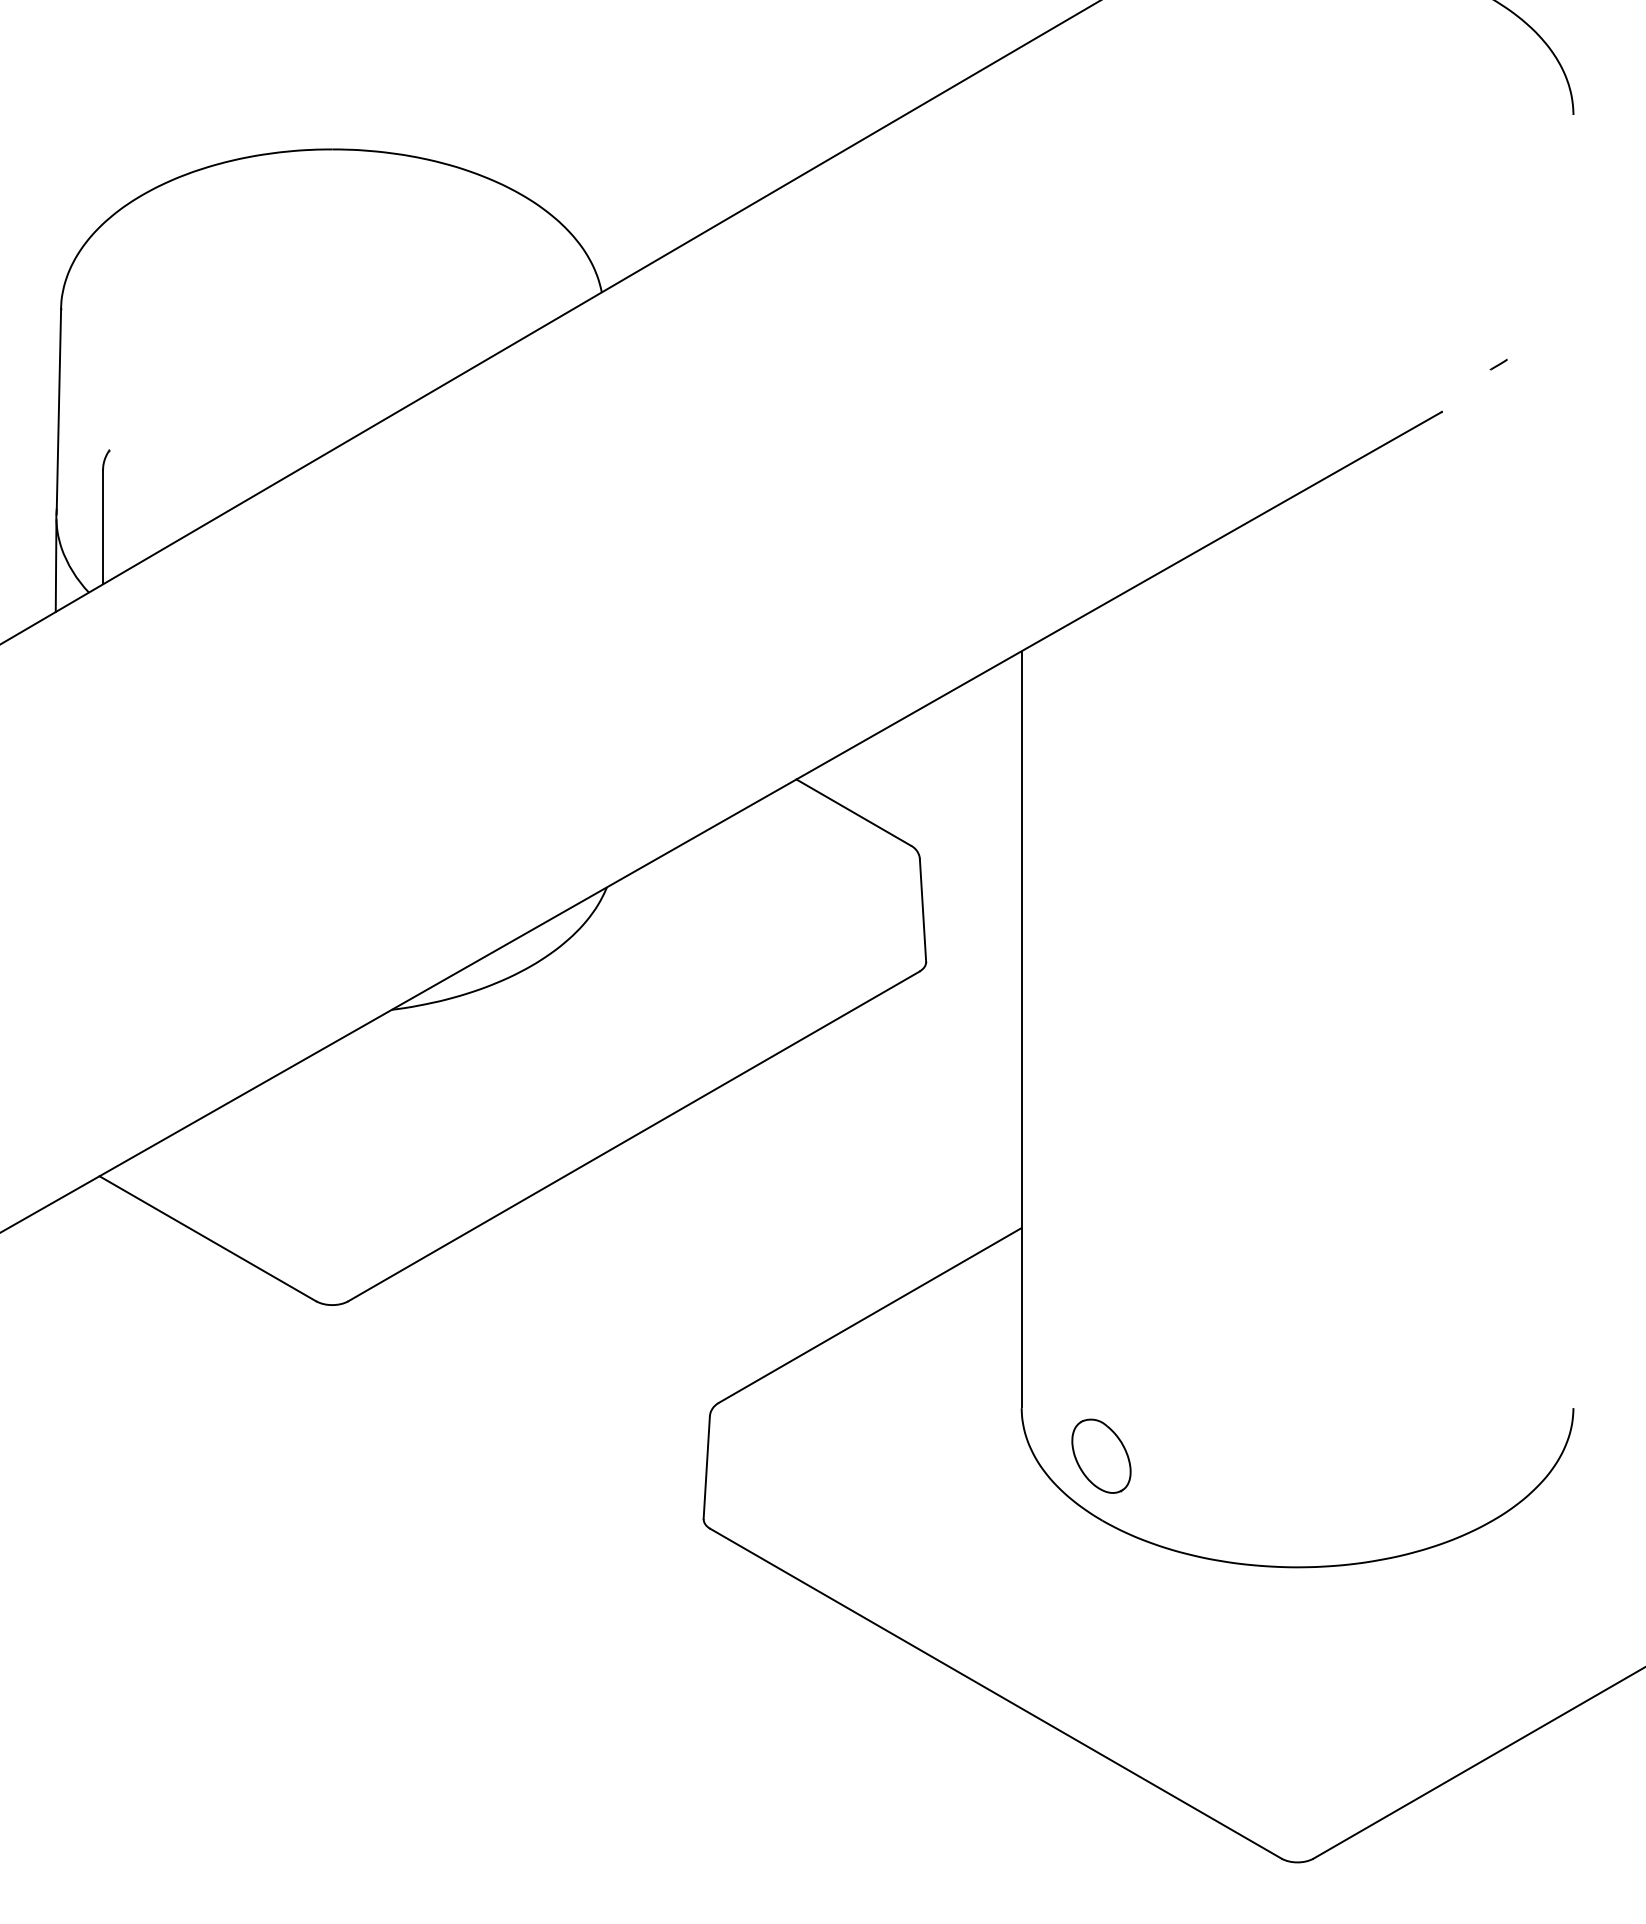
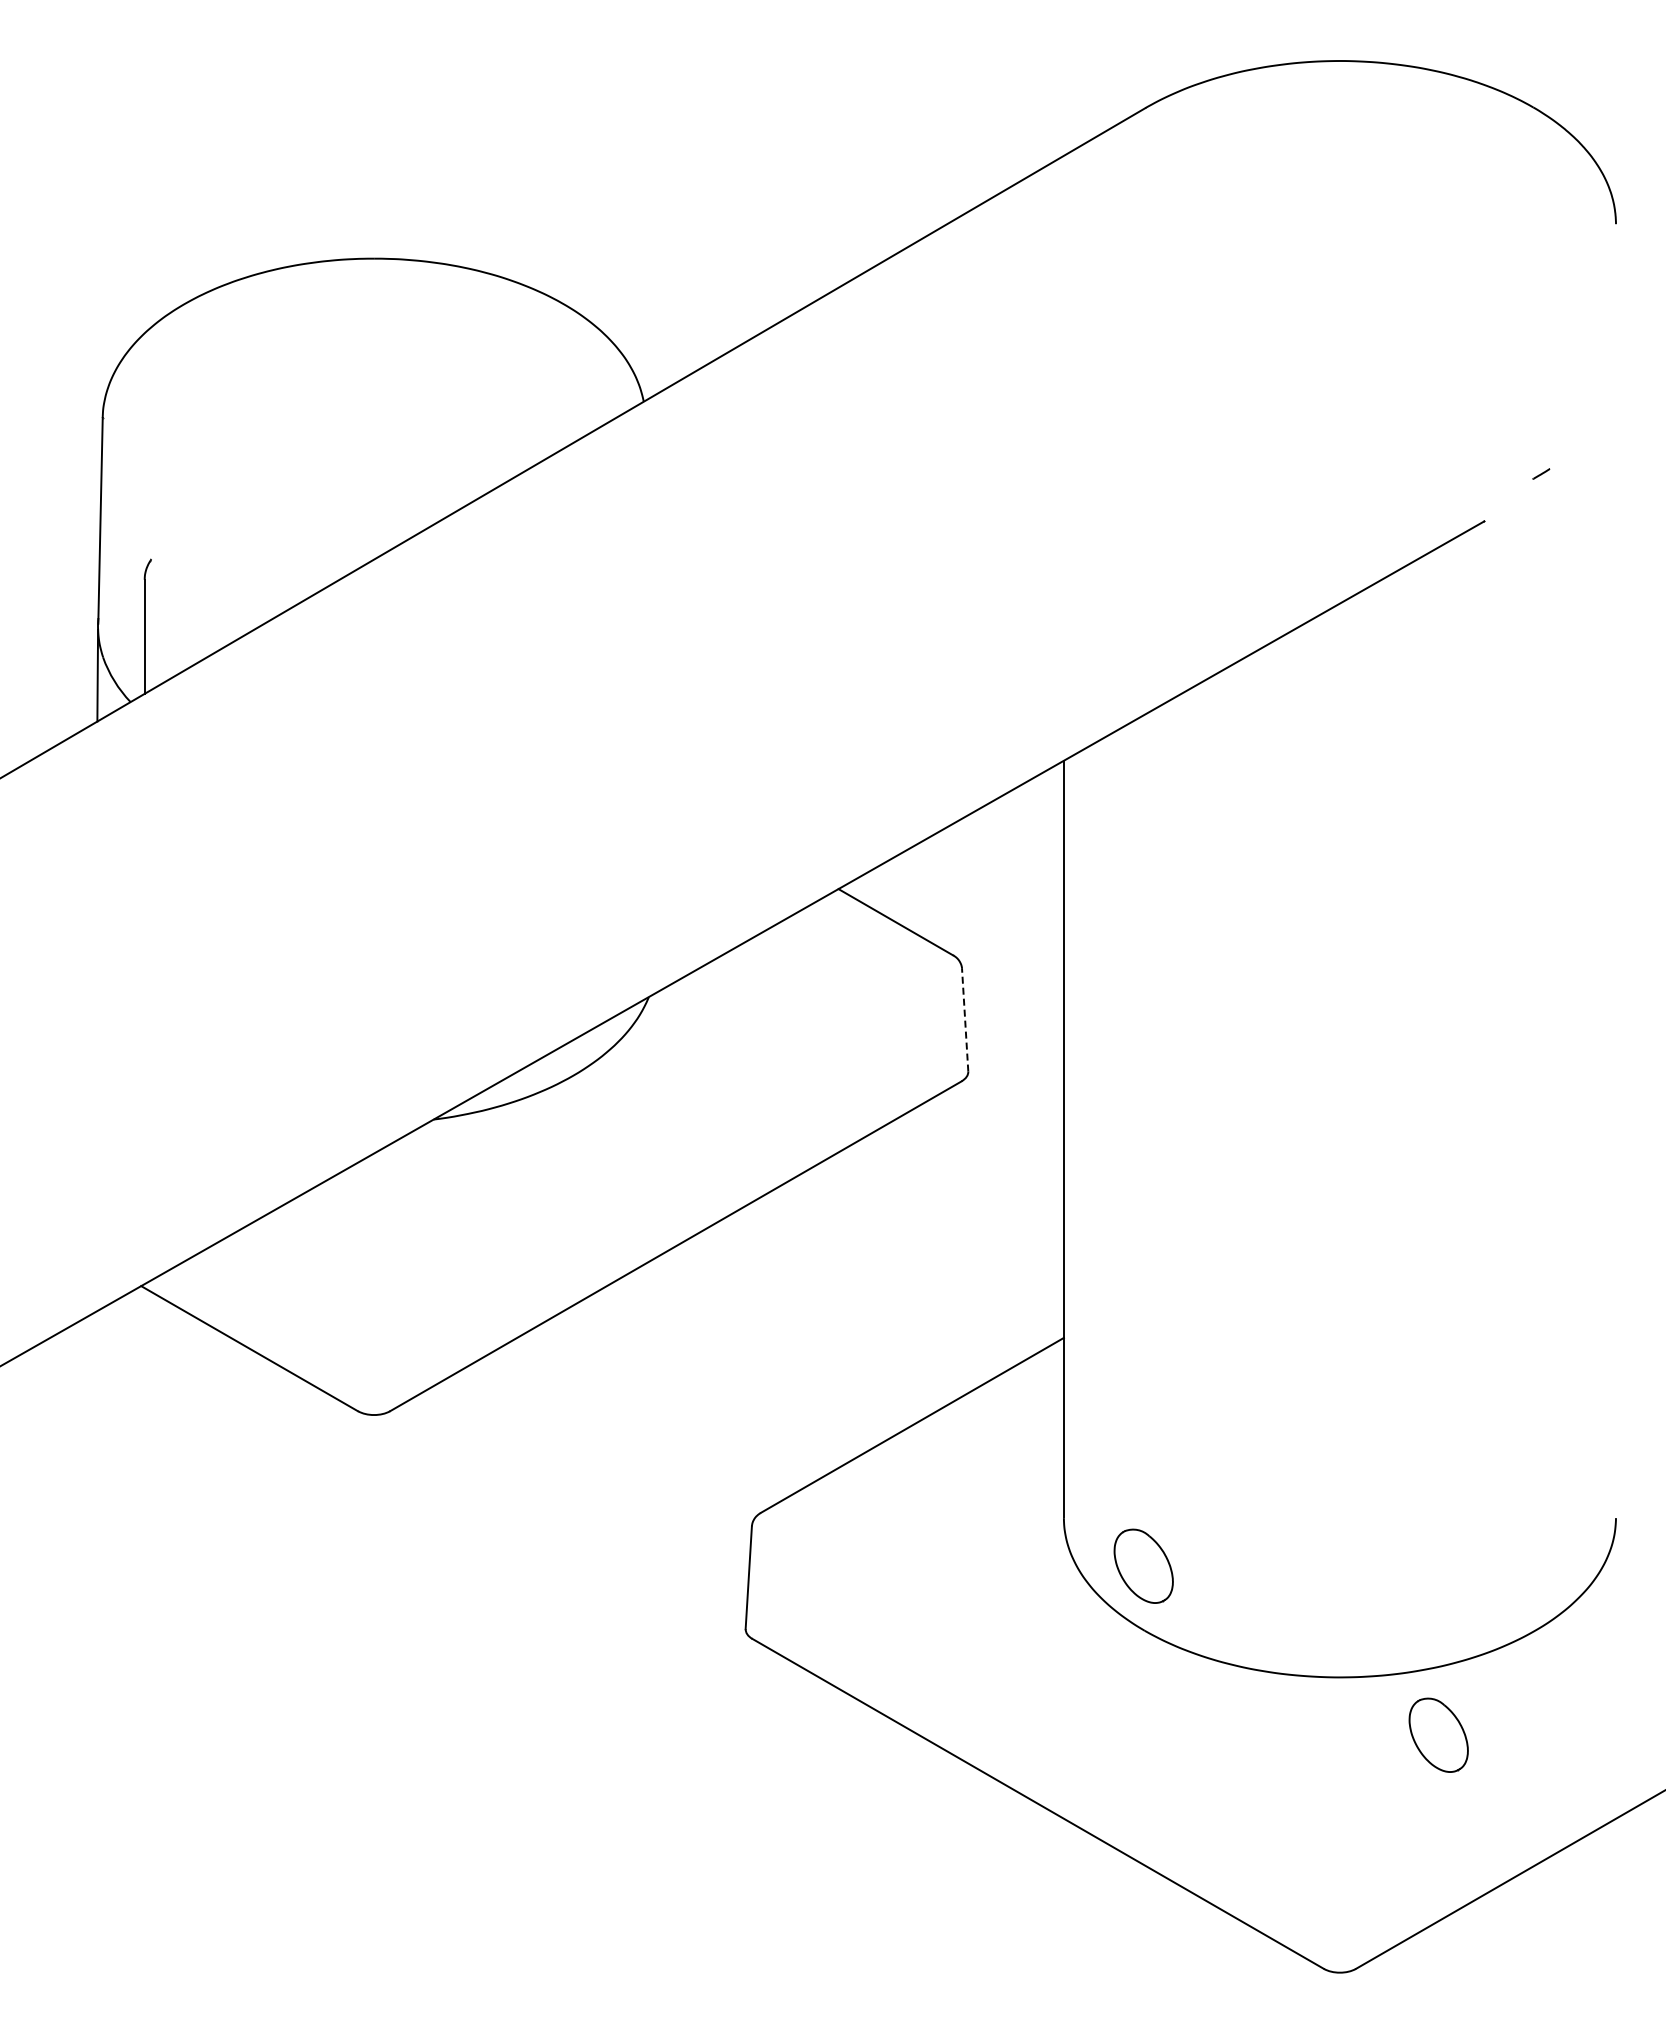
line: (923, 909) -> (965, 1019), solid -> dashed
part: (1396, 1624) -> (1438, 1734), added

